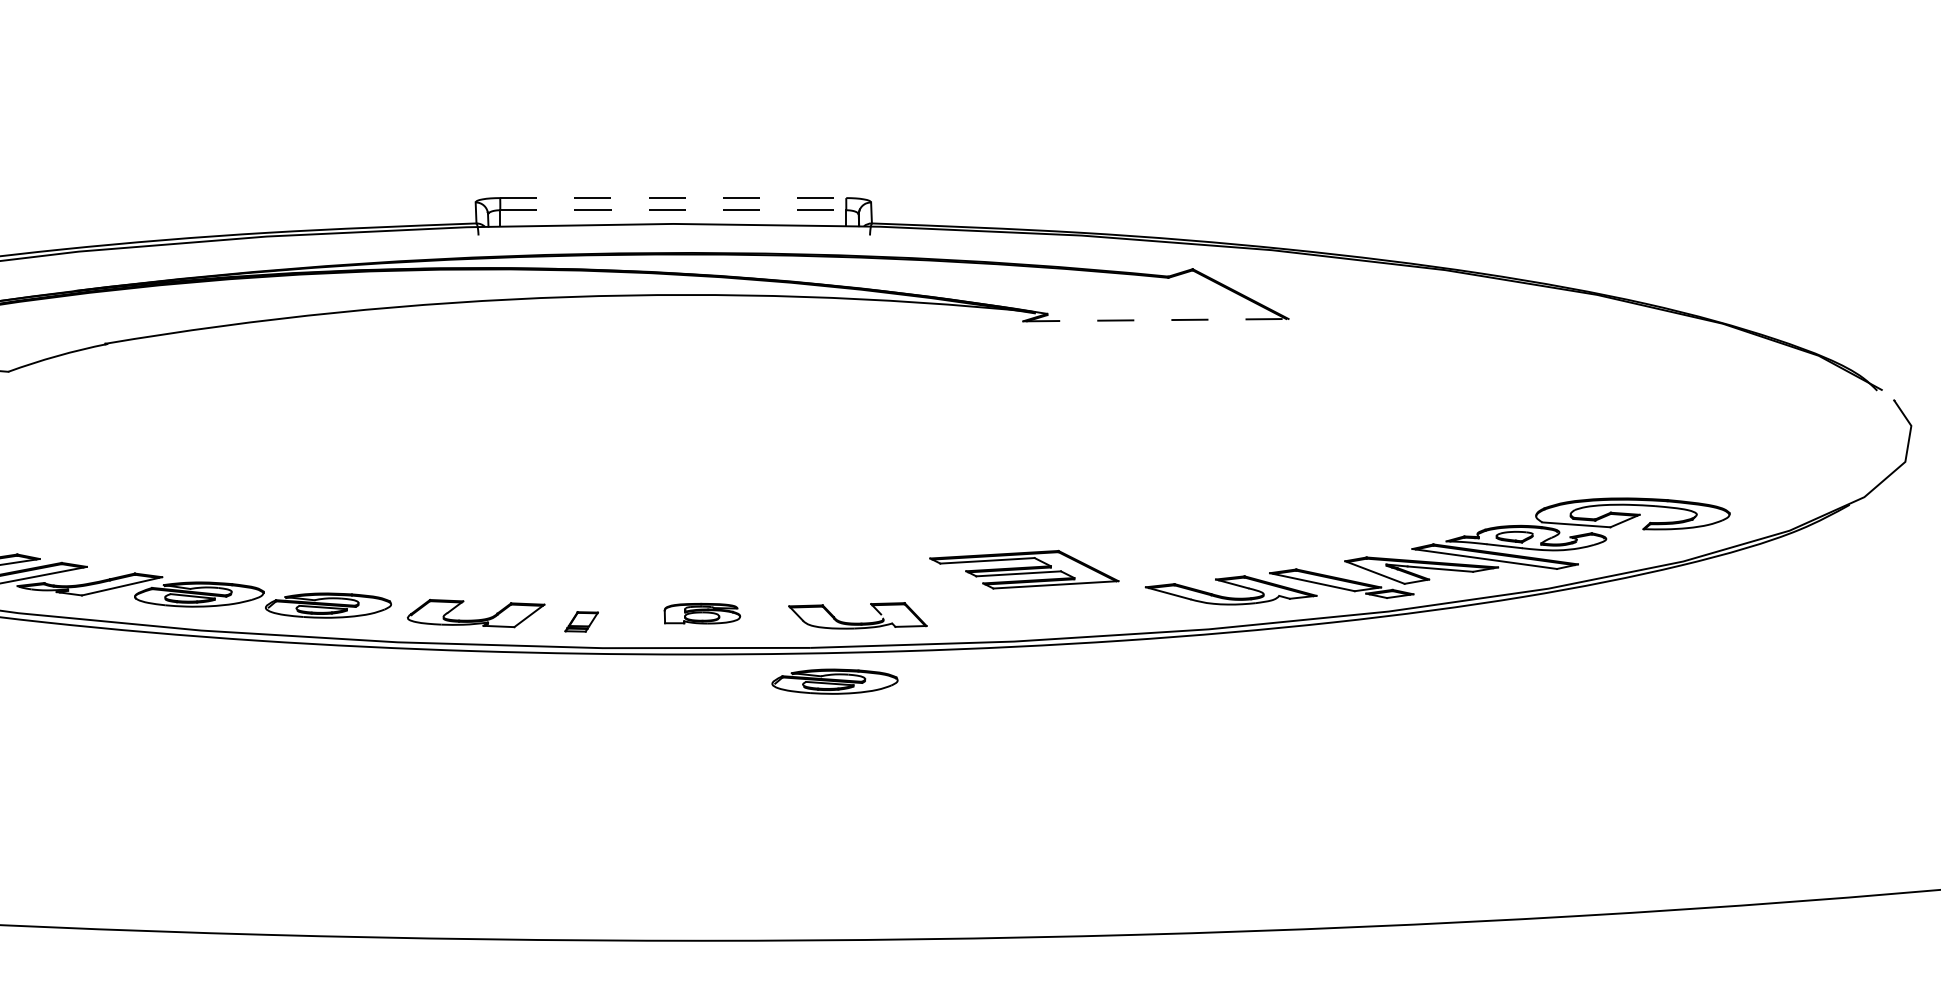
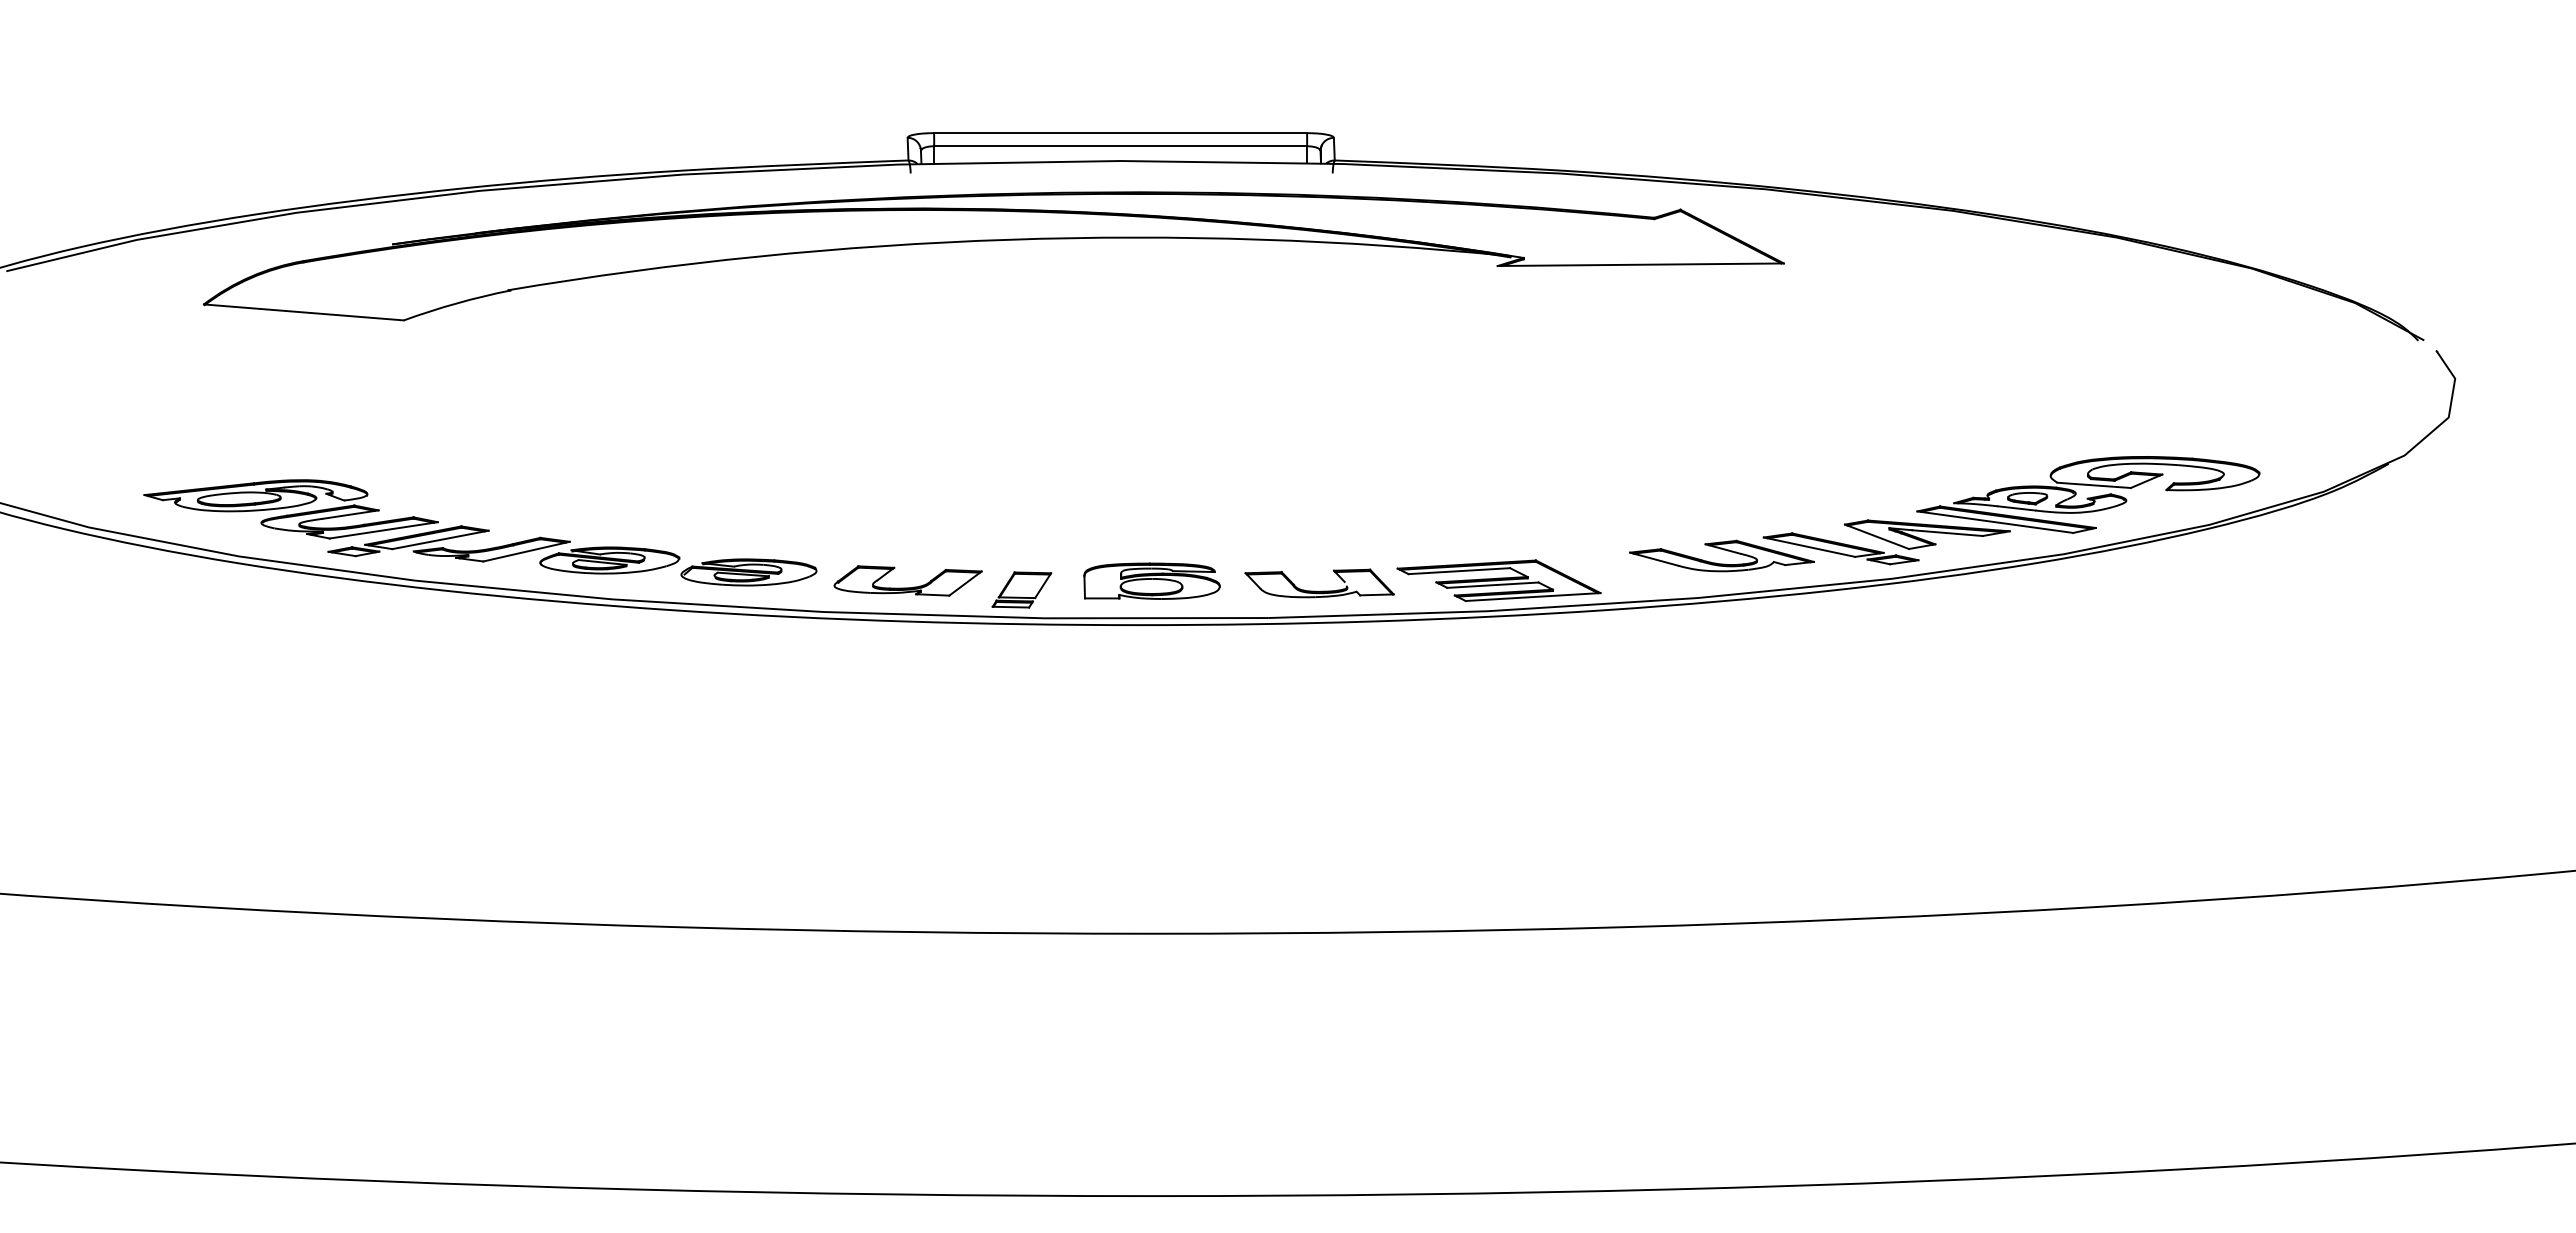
line: (674, 198) -> (1121, 133), dashed -> solid
line: (674, 210) -> (1121, 146), dashed -> solid
line: (1156, 319) -> (1641, 264), dashed -> solid
part: (1023, 569) -> (1498, 580), moved
part: (701, 613) -> (1151, 580), size x1.67
part: (581, 621) -> (1021, 589), size x1.67
part: (834, 681) -> (1294, 654), removed

